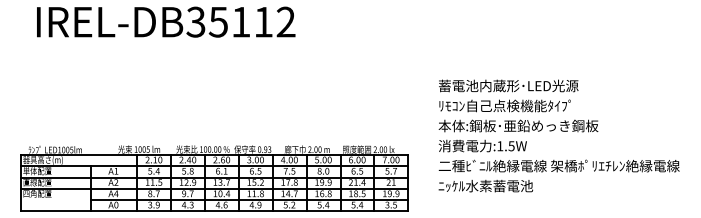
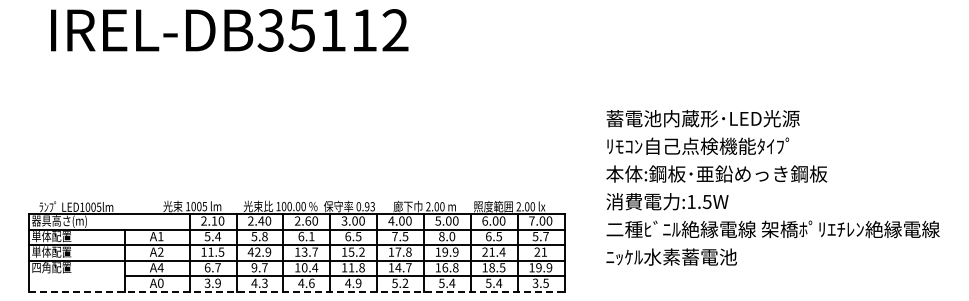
text: (30, 182) -> (41, 251), 直線配置 -> 単体配置
text: (181, 182) -> (250, 251), 12.9 -> 42.9
text: (150, 193) -> (207, 267), 8.7 -> 6.7
line: (214, 211) -> (296, 292), solid -> dashed

